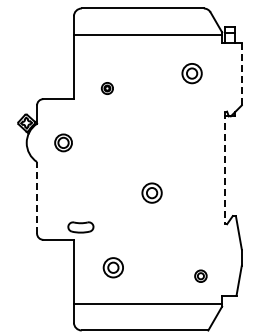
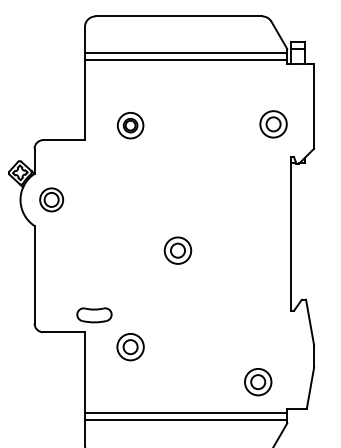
line: (147, 40) -> (185, 60), added
part: (191, 73) -> (272, 124), moved
line: (241, 74) -> (313, 106), dashed -> solid
part: (107, 88) -> (130, 125), size x1.67
part: (63, 142) -> (51, 199), moved
line: (224, 168) -> (290, 234), dashed -> solid
part: (151, 192) -> (177, 249), moved
line: (37, 197) -> (35, 274), dashed -> solid
part: (112, 267) -> (129, 346), moved
part: (200, 275) -> (257, 380), size x1.67
line: (147, 298) -> (185, 412), added

